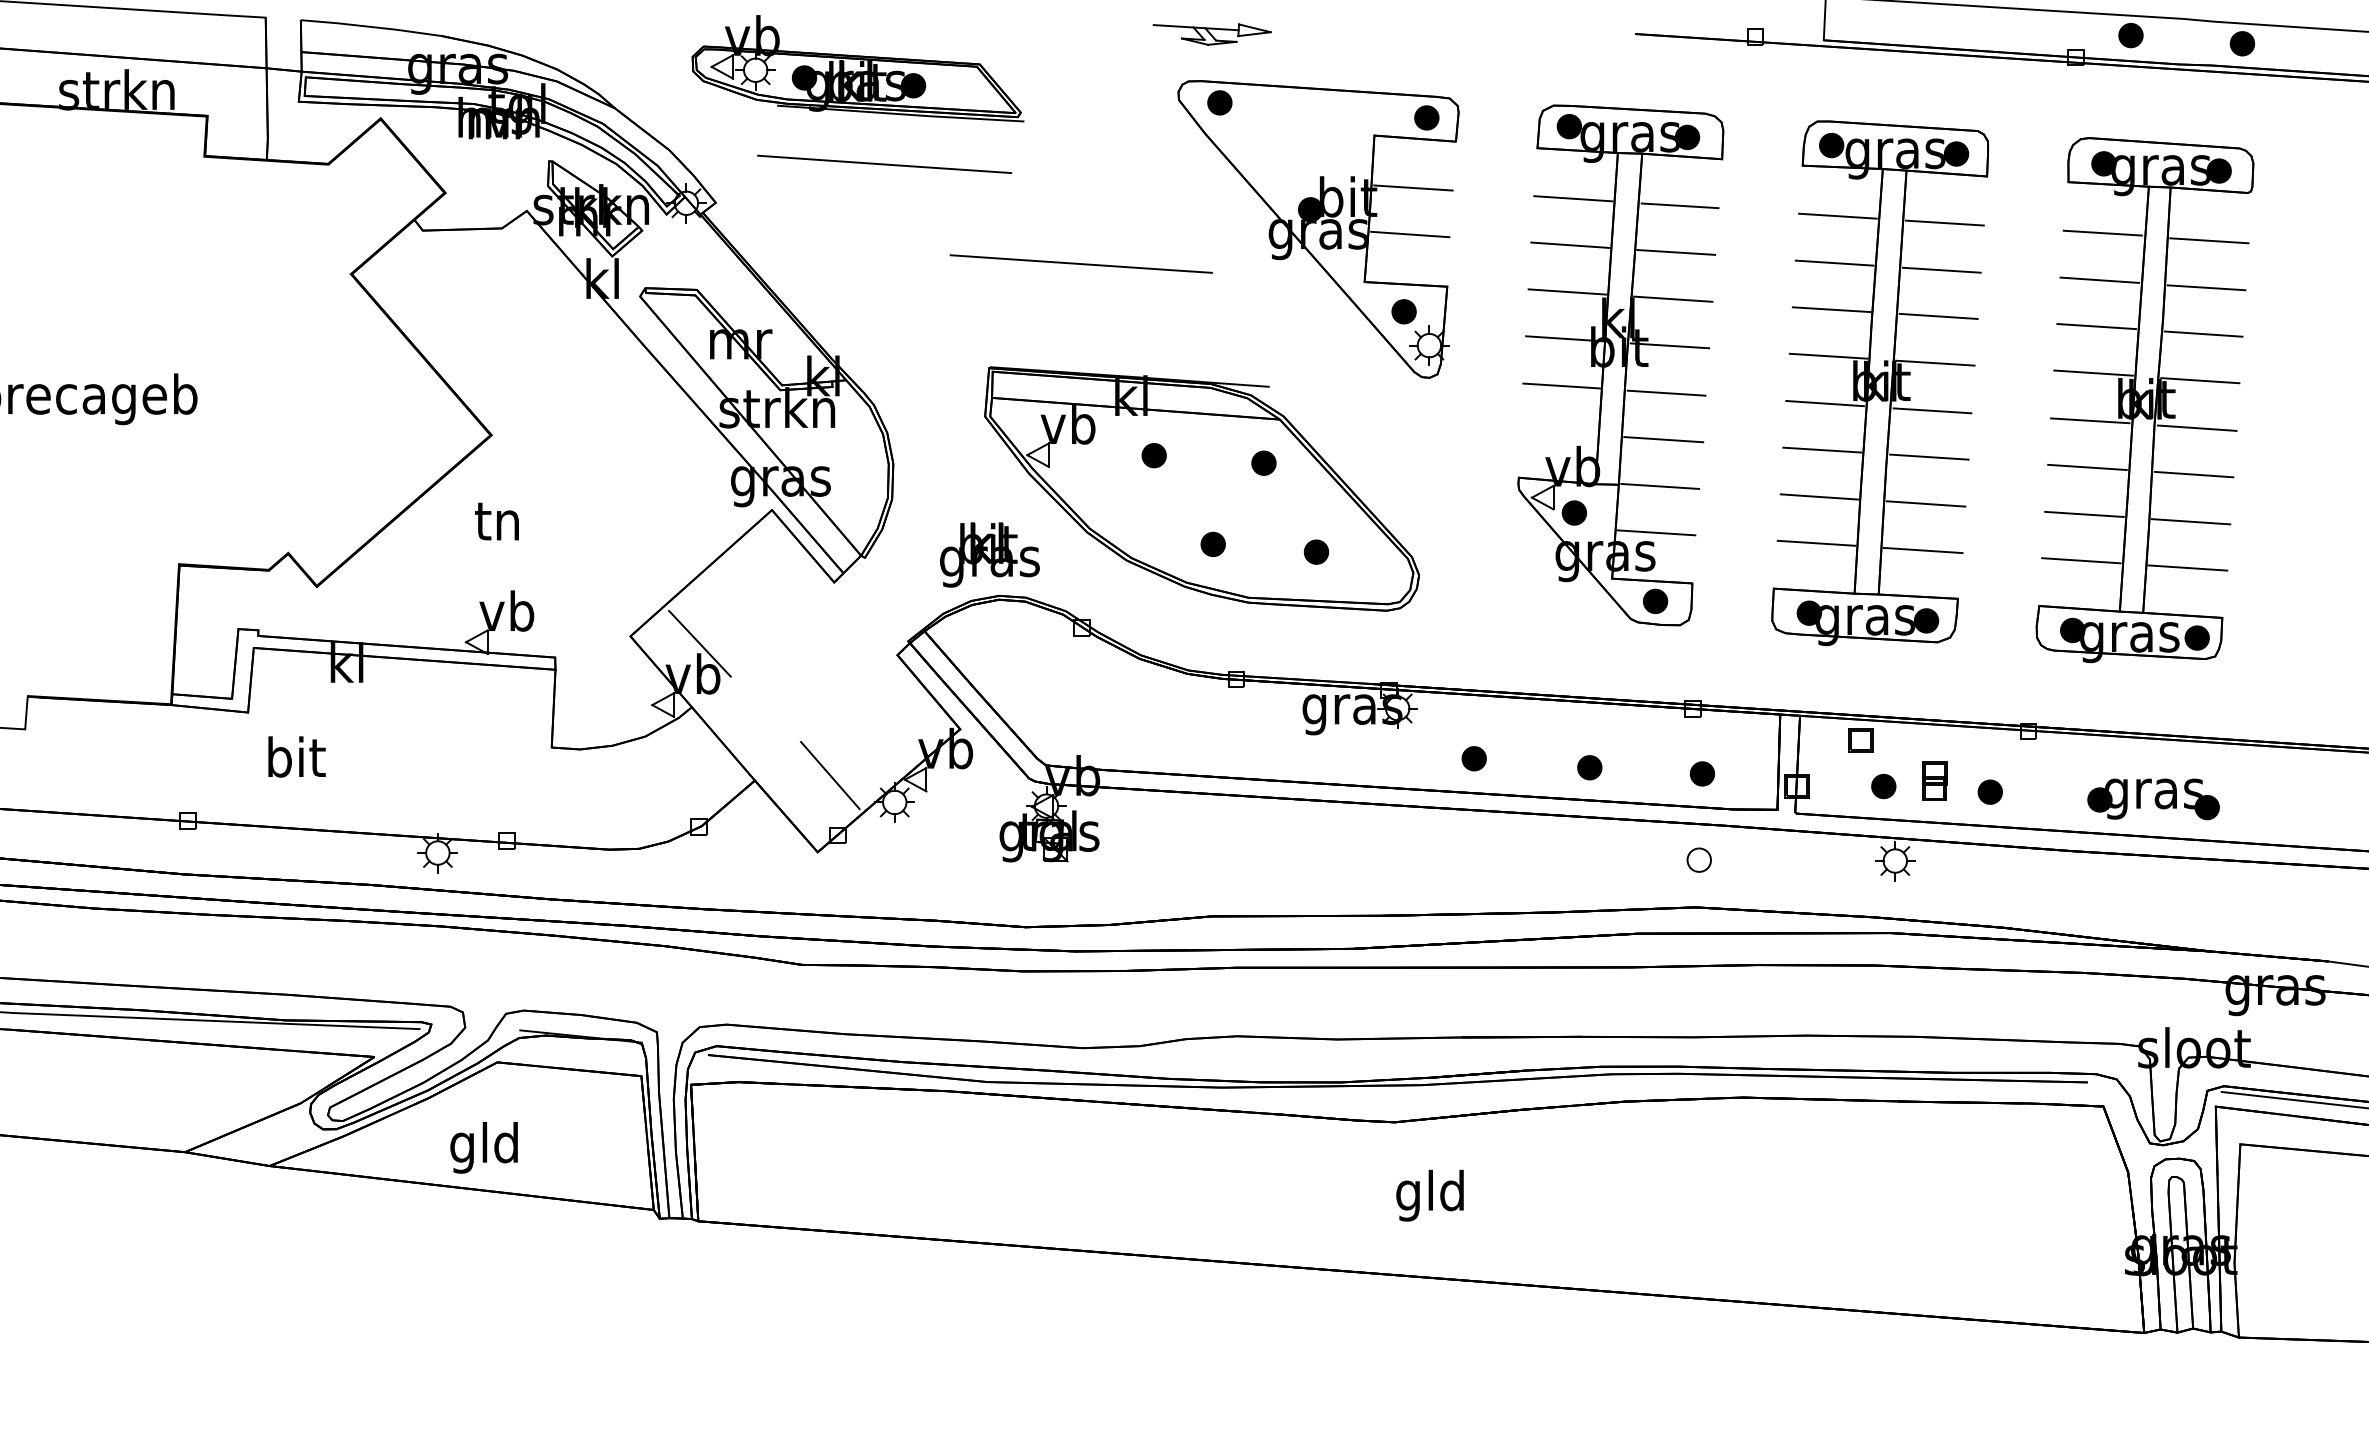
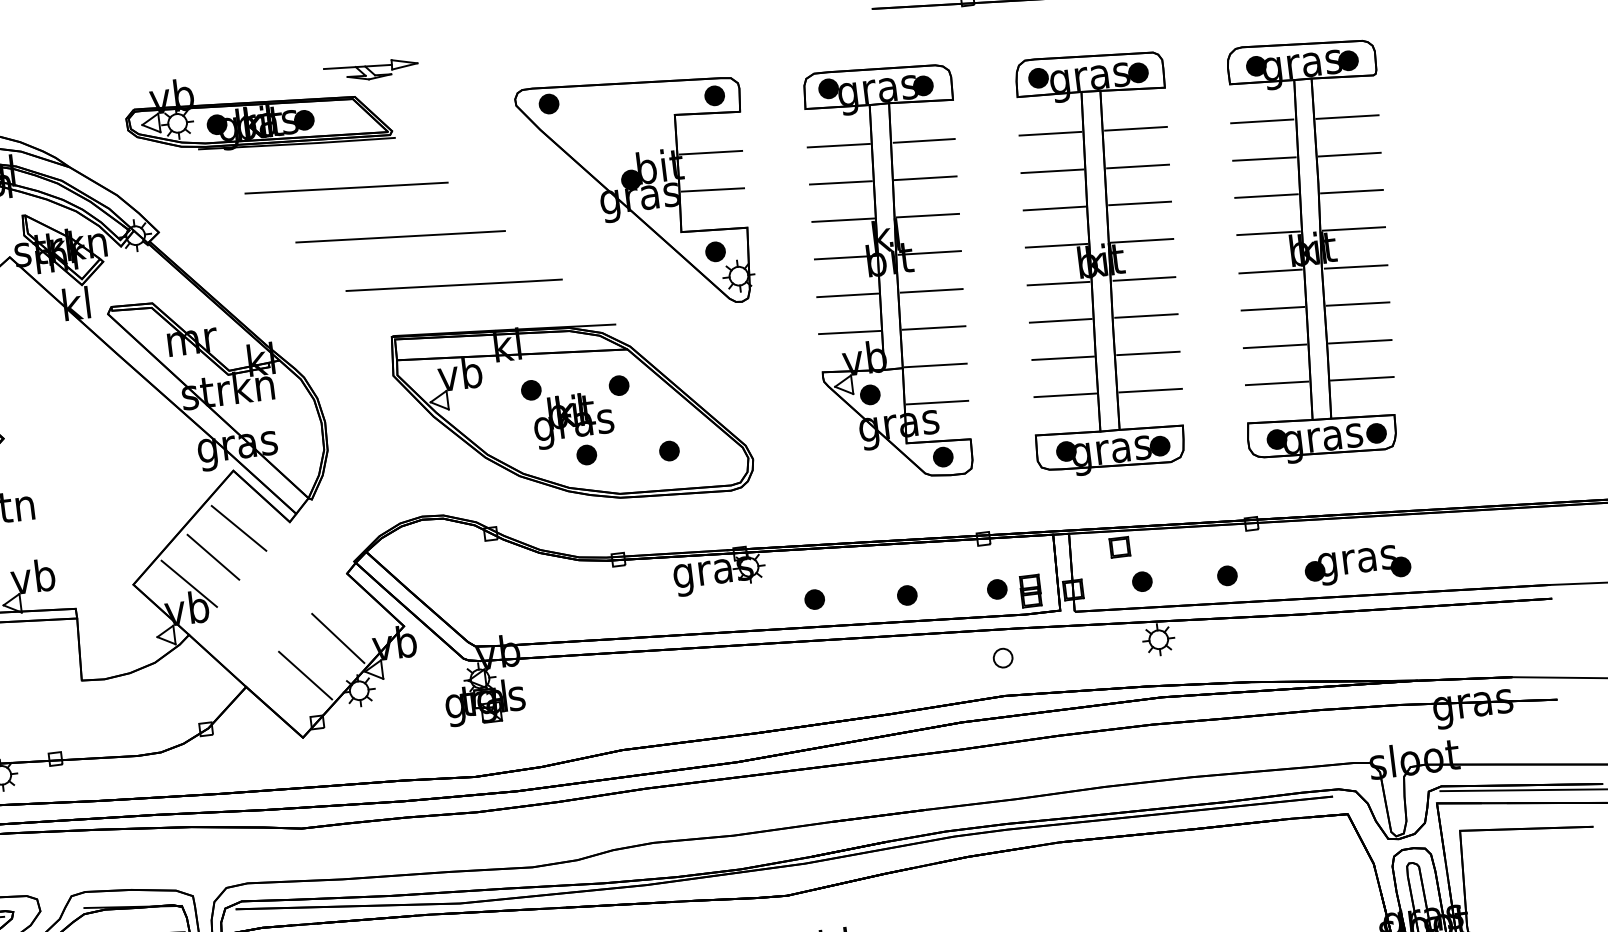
part: (1211, 34) -> (370, 70), moved
line: (884, 163) -> (346, 187), moved
line: (1080, 263) -> (399, 236), moved
line: (1074, 313) -> (454, 285), added
line: (1558, 432) -> (849, 332), added
text: (989, 554) -> (573, 419), moved
line: (769, 582) -> (238, 528), added
line: (733, 614) -> (213, 557), added
line: (876, 733) -> (338, 637), added
part: (1934, 780) -> (1030, 590), moved

